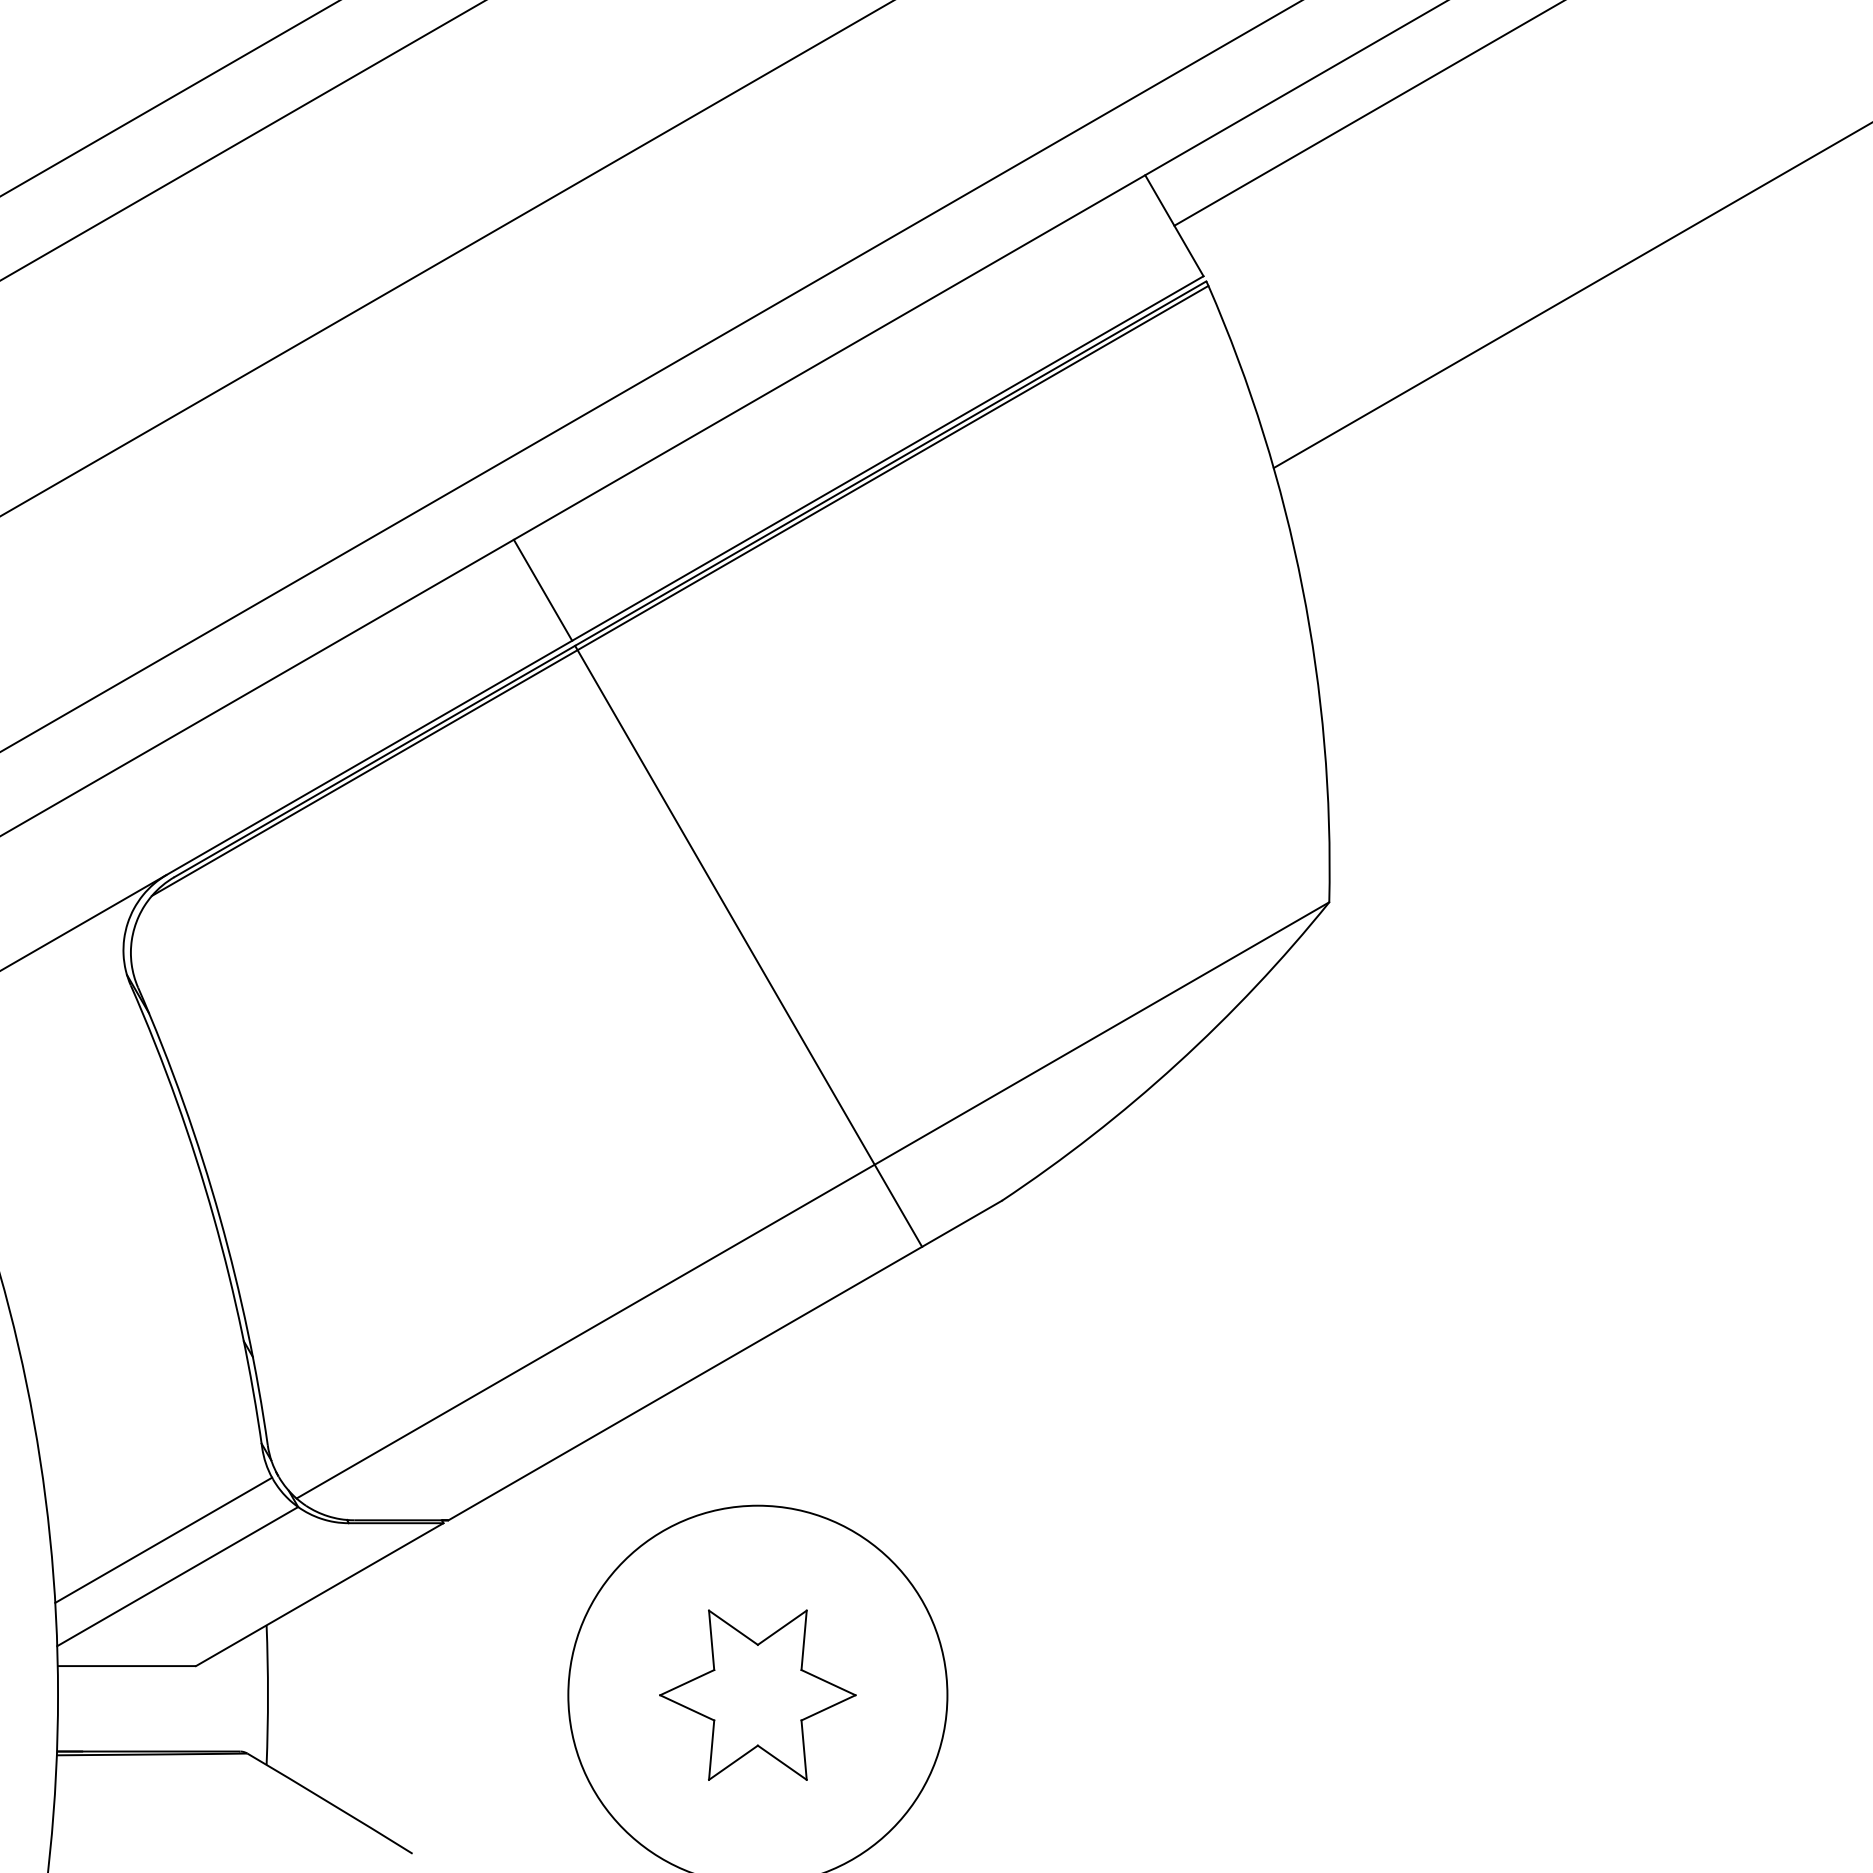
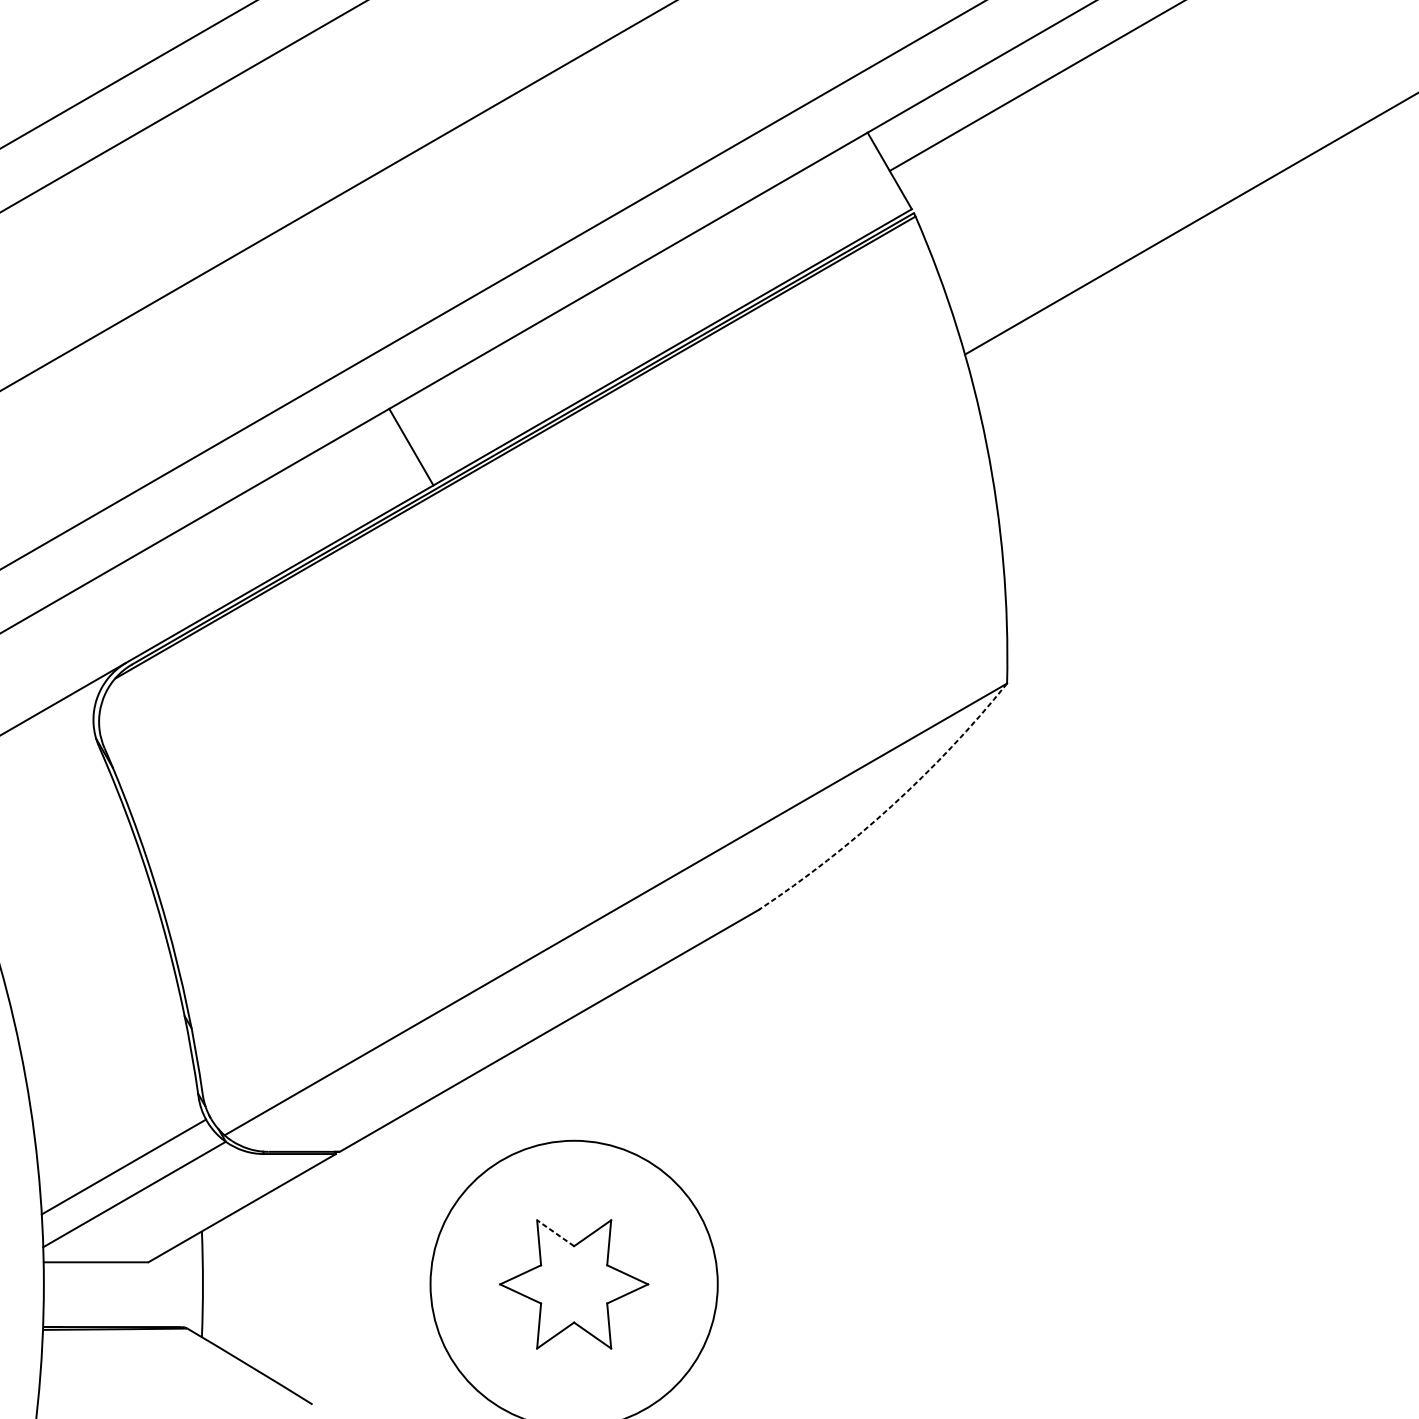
line: (748, 945) -> (567, 716), removed
arc: (1177, 1064) -> (892, 806), solid -> dashed
line: (733, 1627) -> (555, 1233), solid -> dashed

